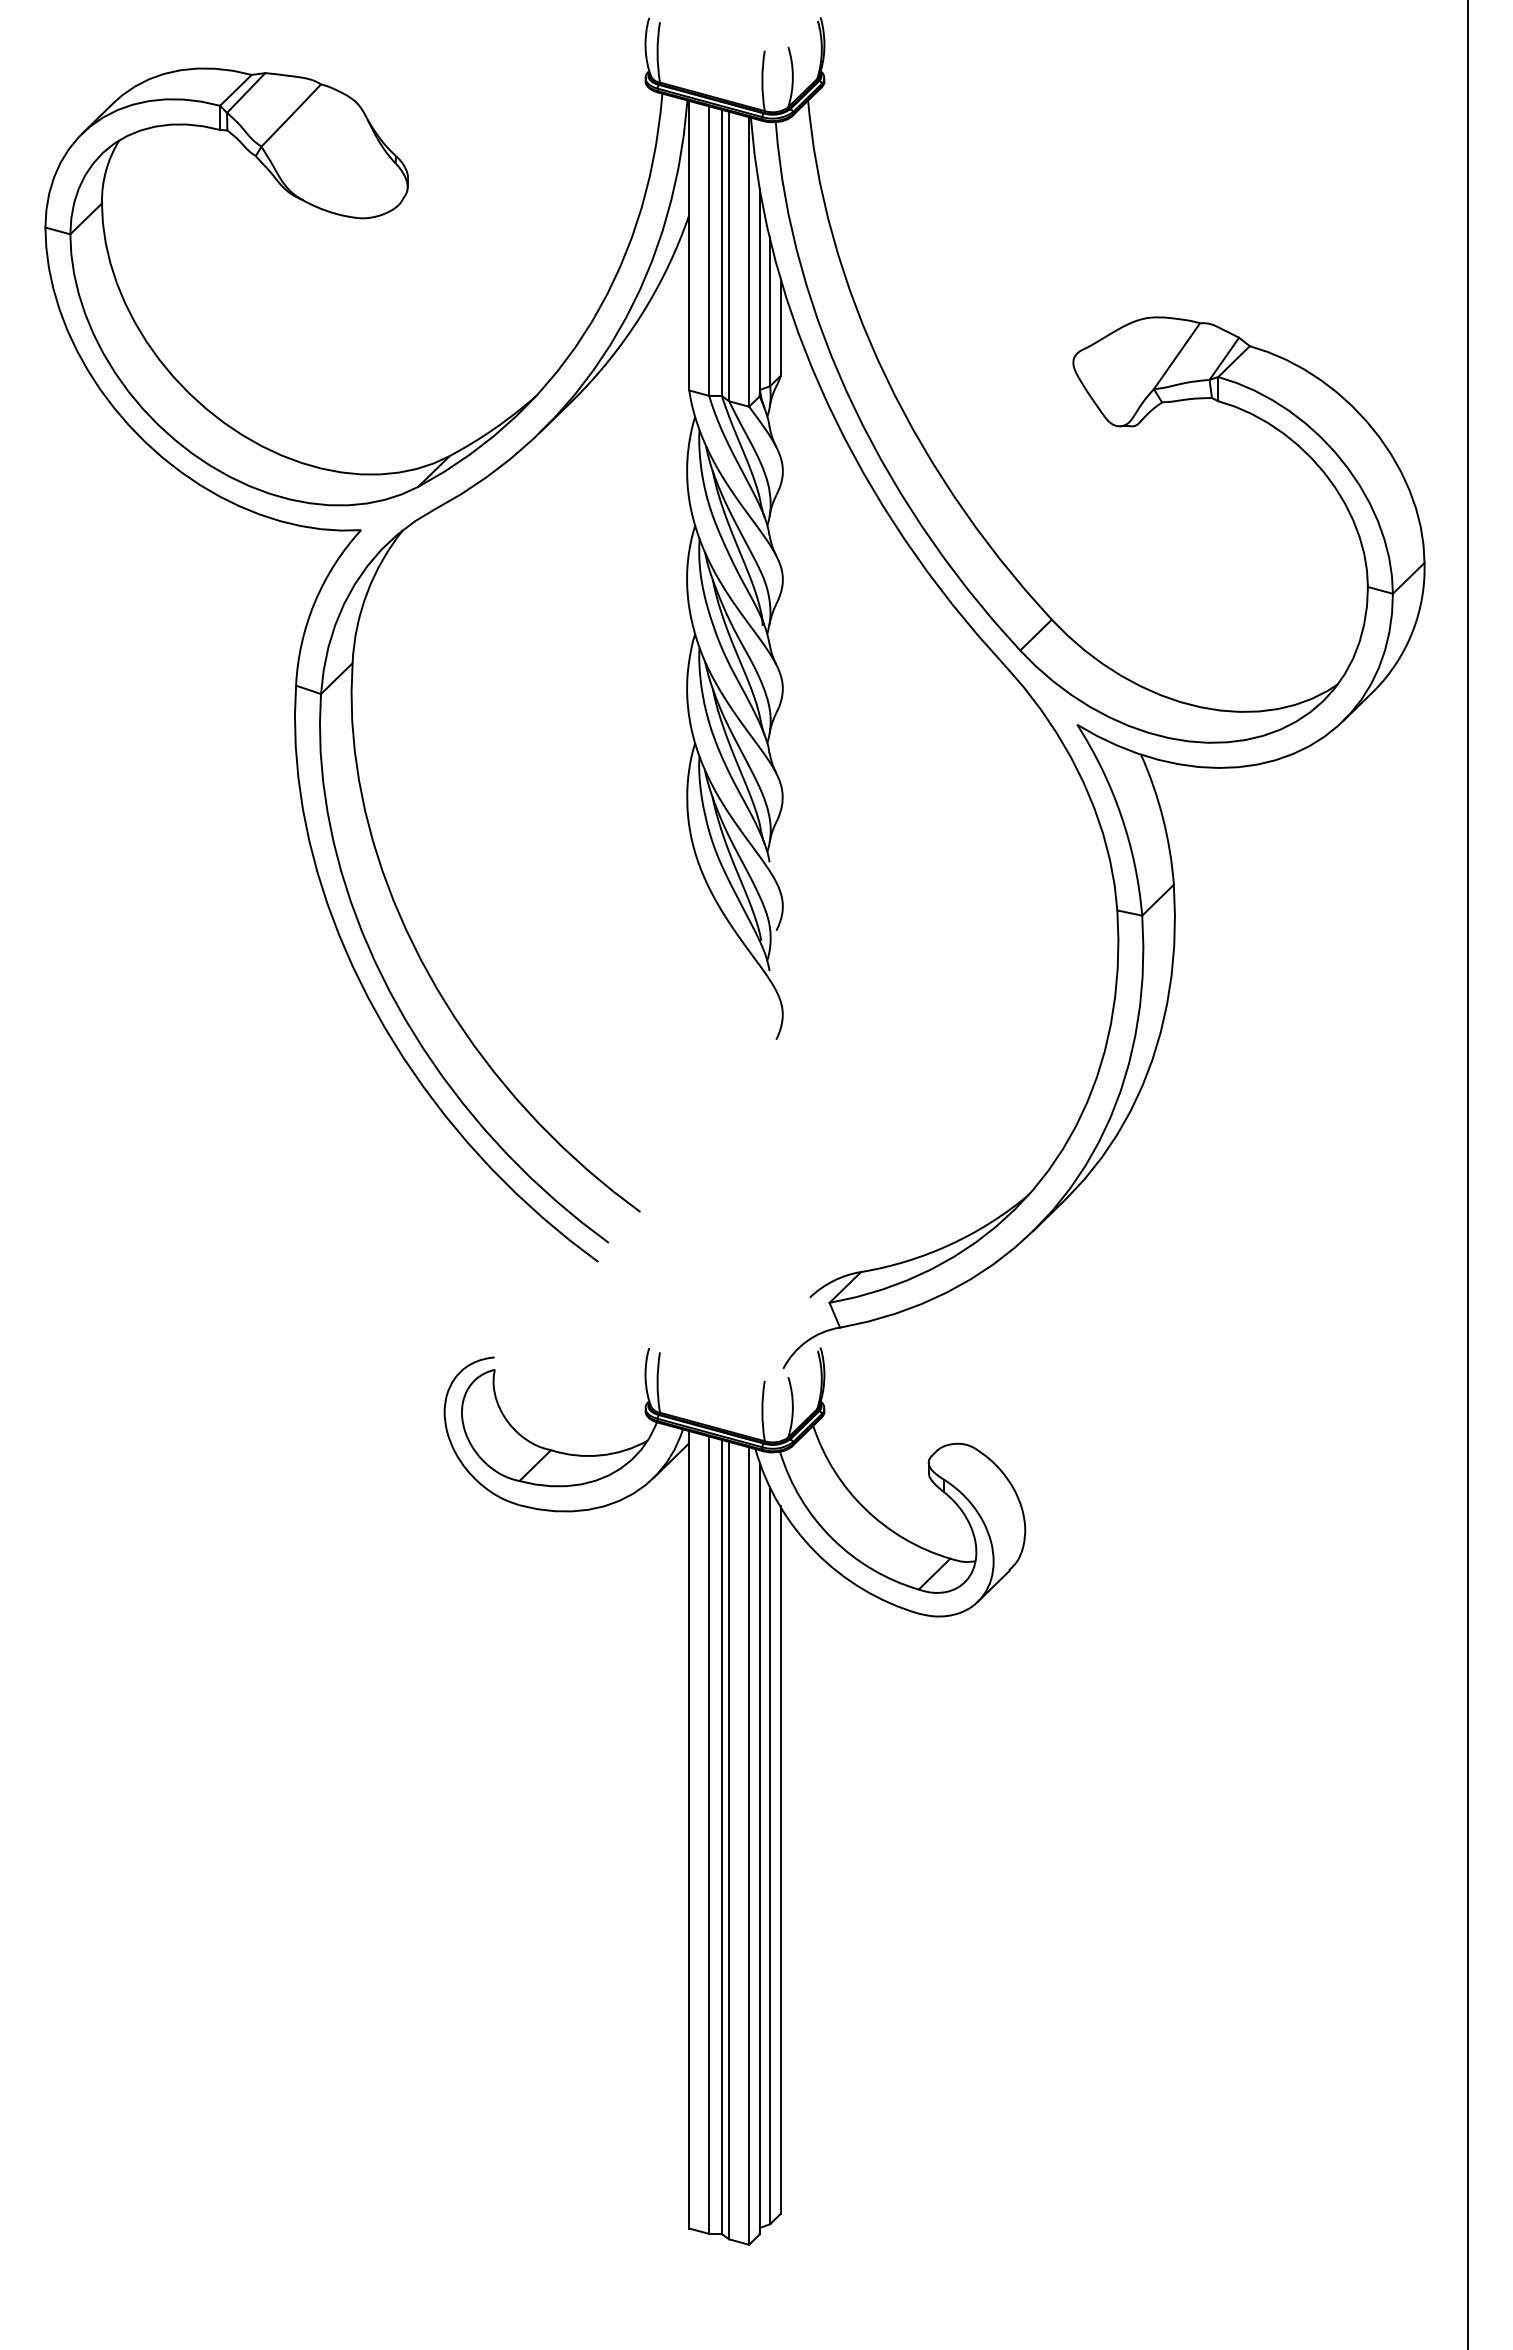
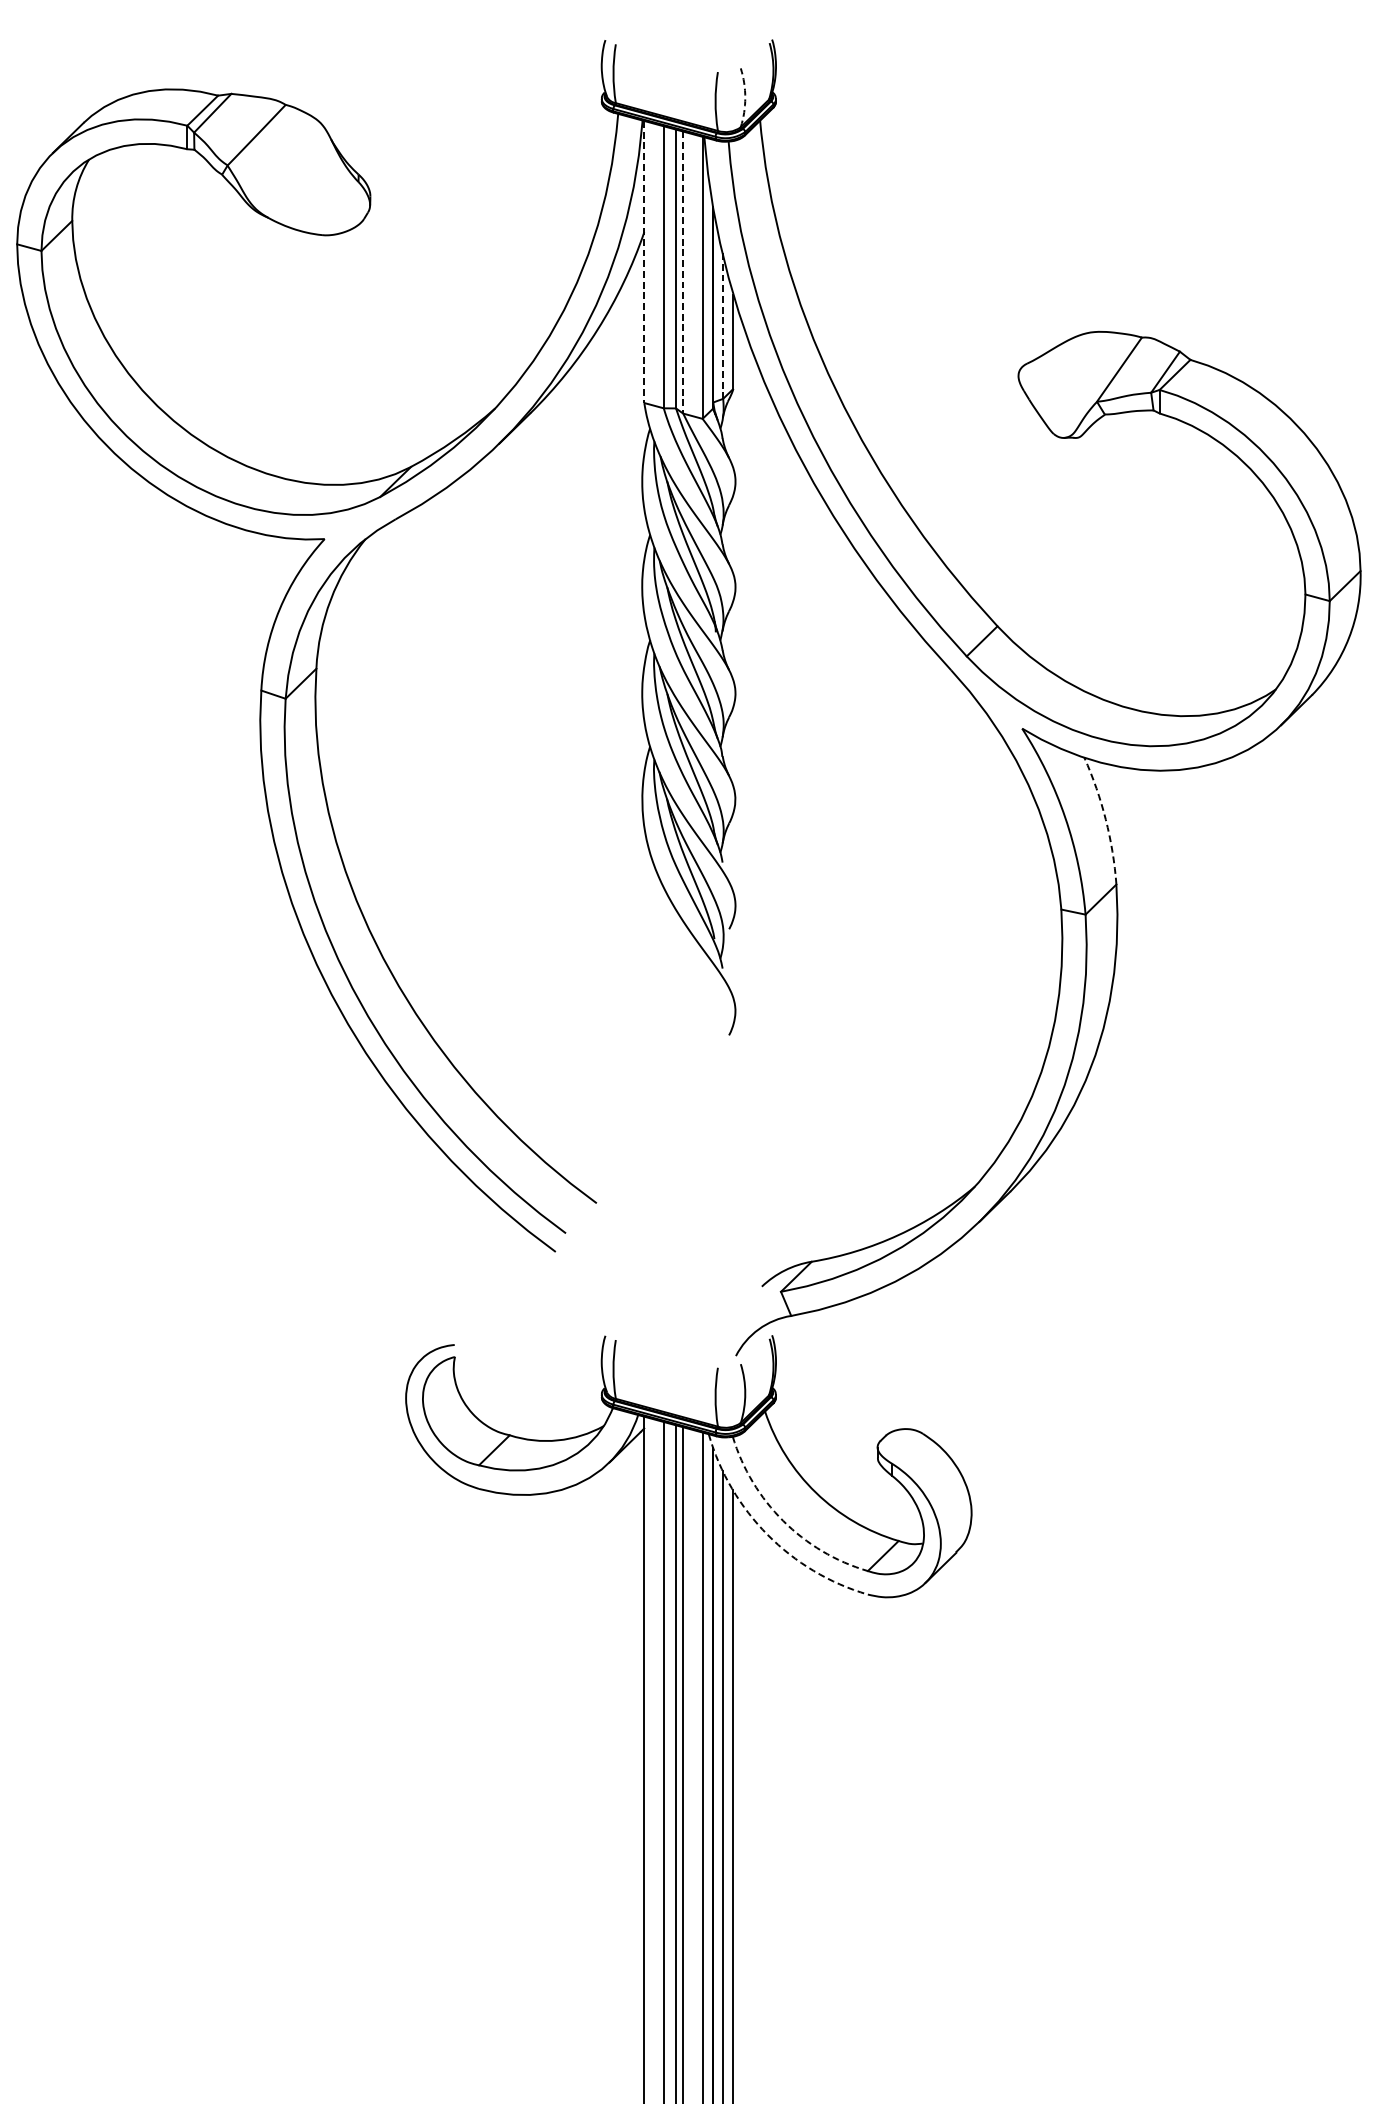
arc: (792, 77) -> (744, 98), solid -> dashed
line: (689, 245) -> (644, 261), solid -> dashed
line: (729, 256) -> (683, 272), solid -> dashed
line: (770, 311) -> (723, 326), solid -> dashed
arc: (1163, 818) -> (1106, 819), solid -> dashed
arc: (831, 1538) -> (782, 1521), solid -> dashed
arc: (815, 1552) -> (767, 1534), solid -> dashed

